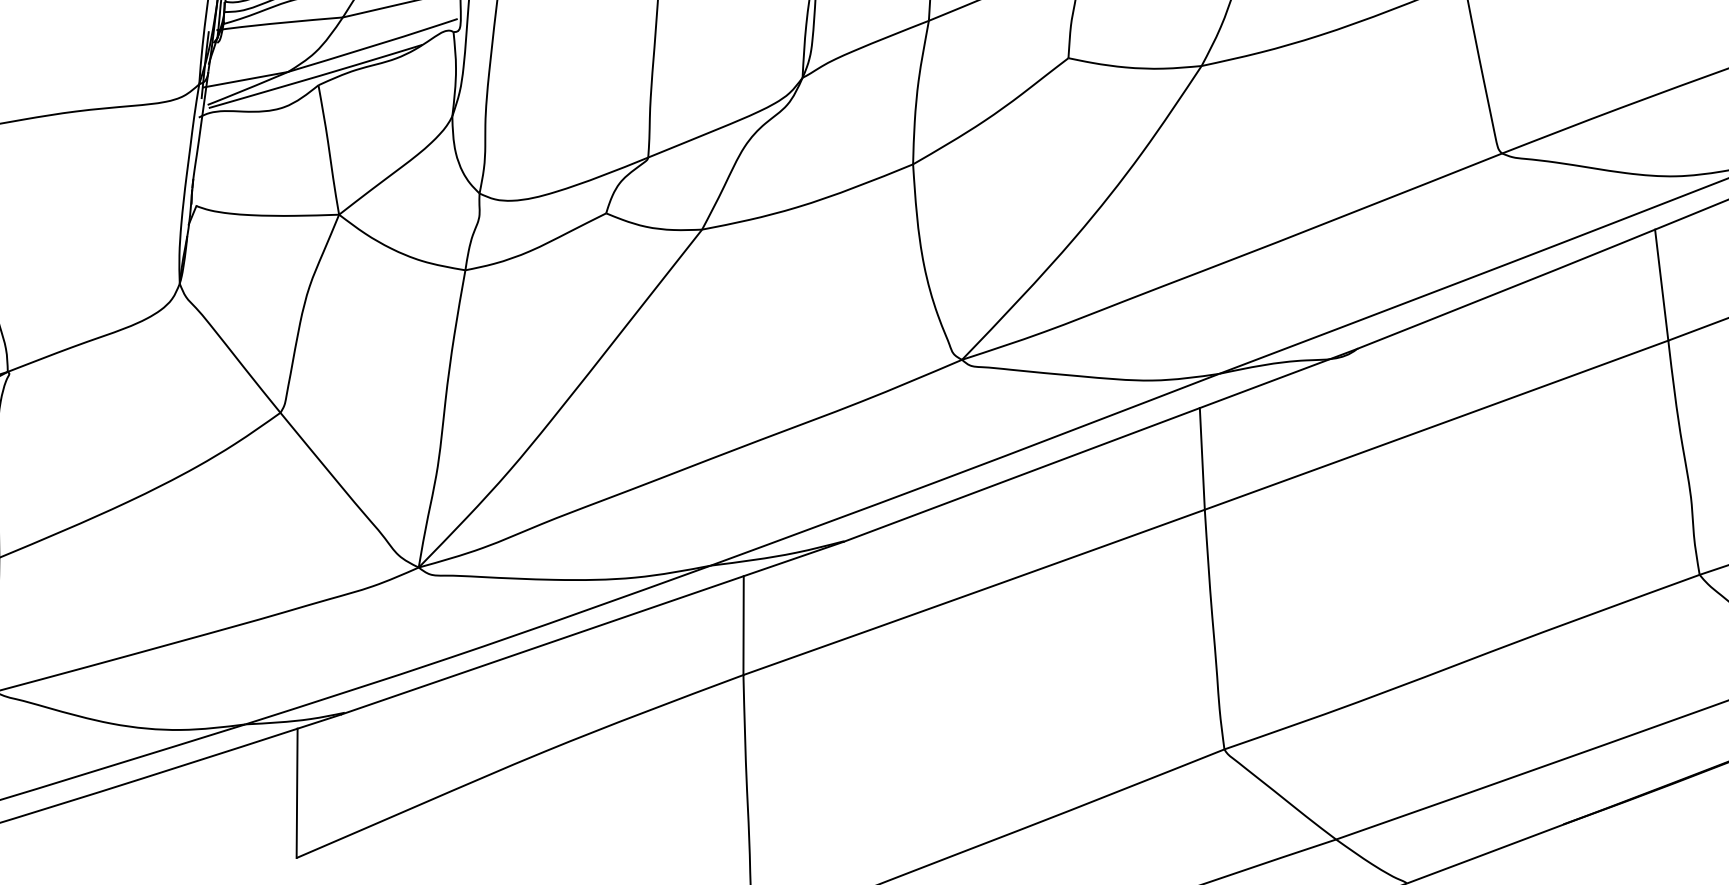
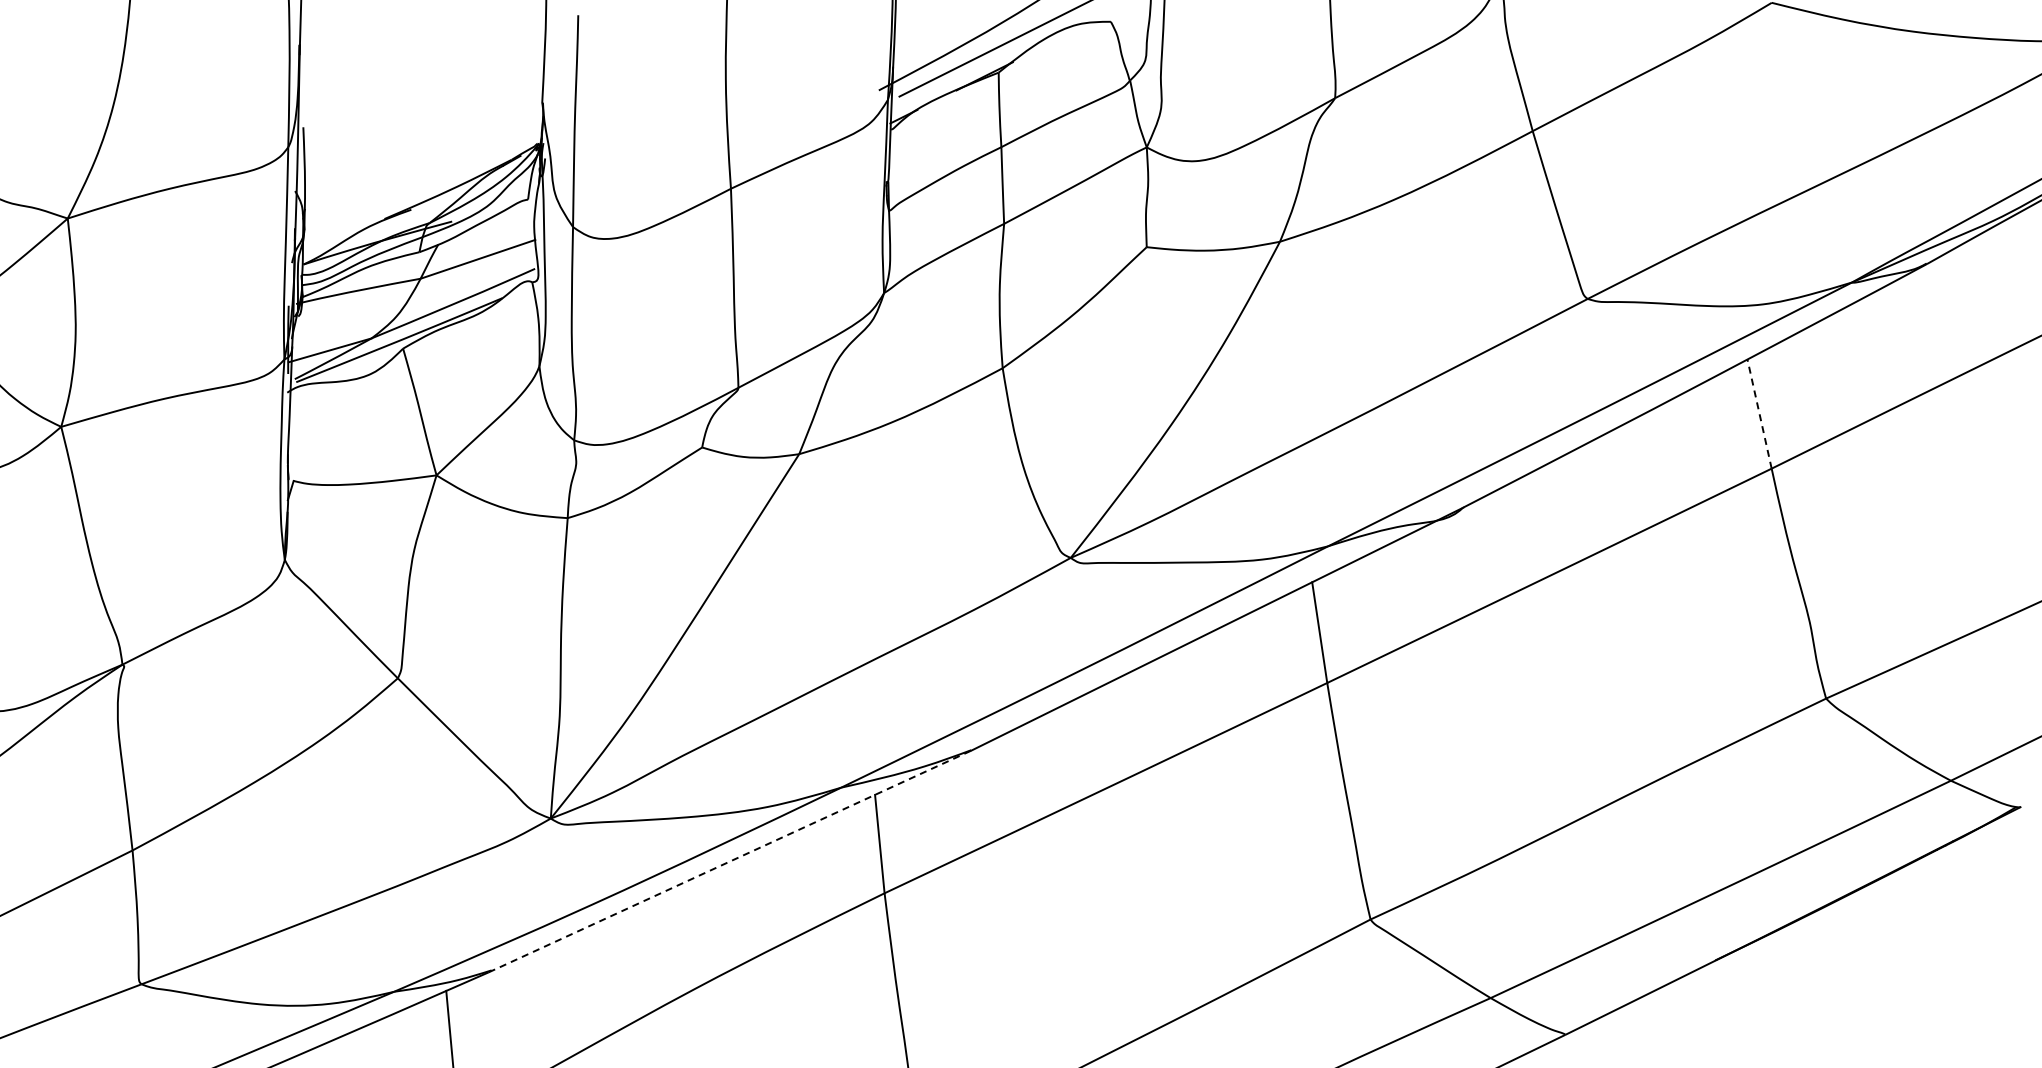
line: (1661, 285) -> (1759, 414), solid -> dashed
line: (593, 628) -> (730, 861), solid -> dashed

